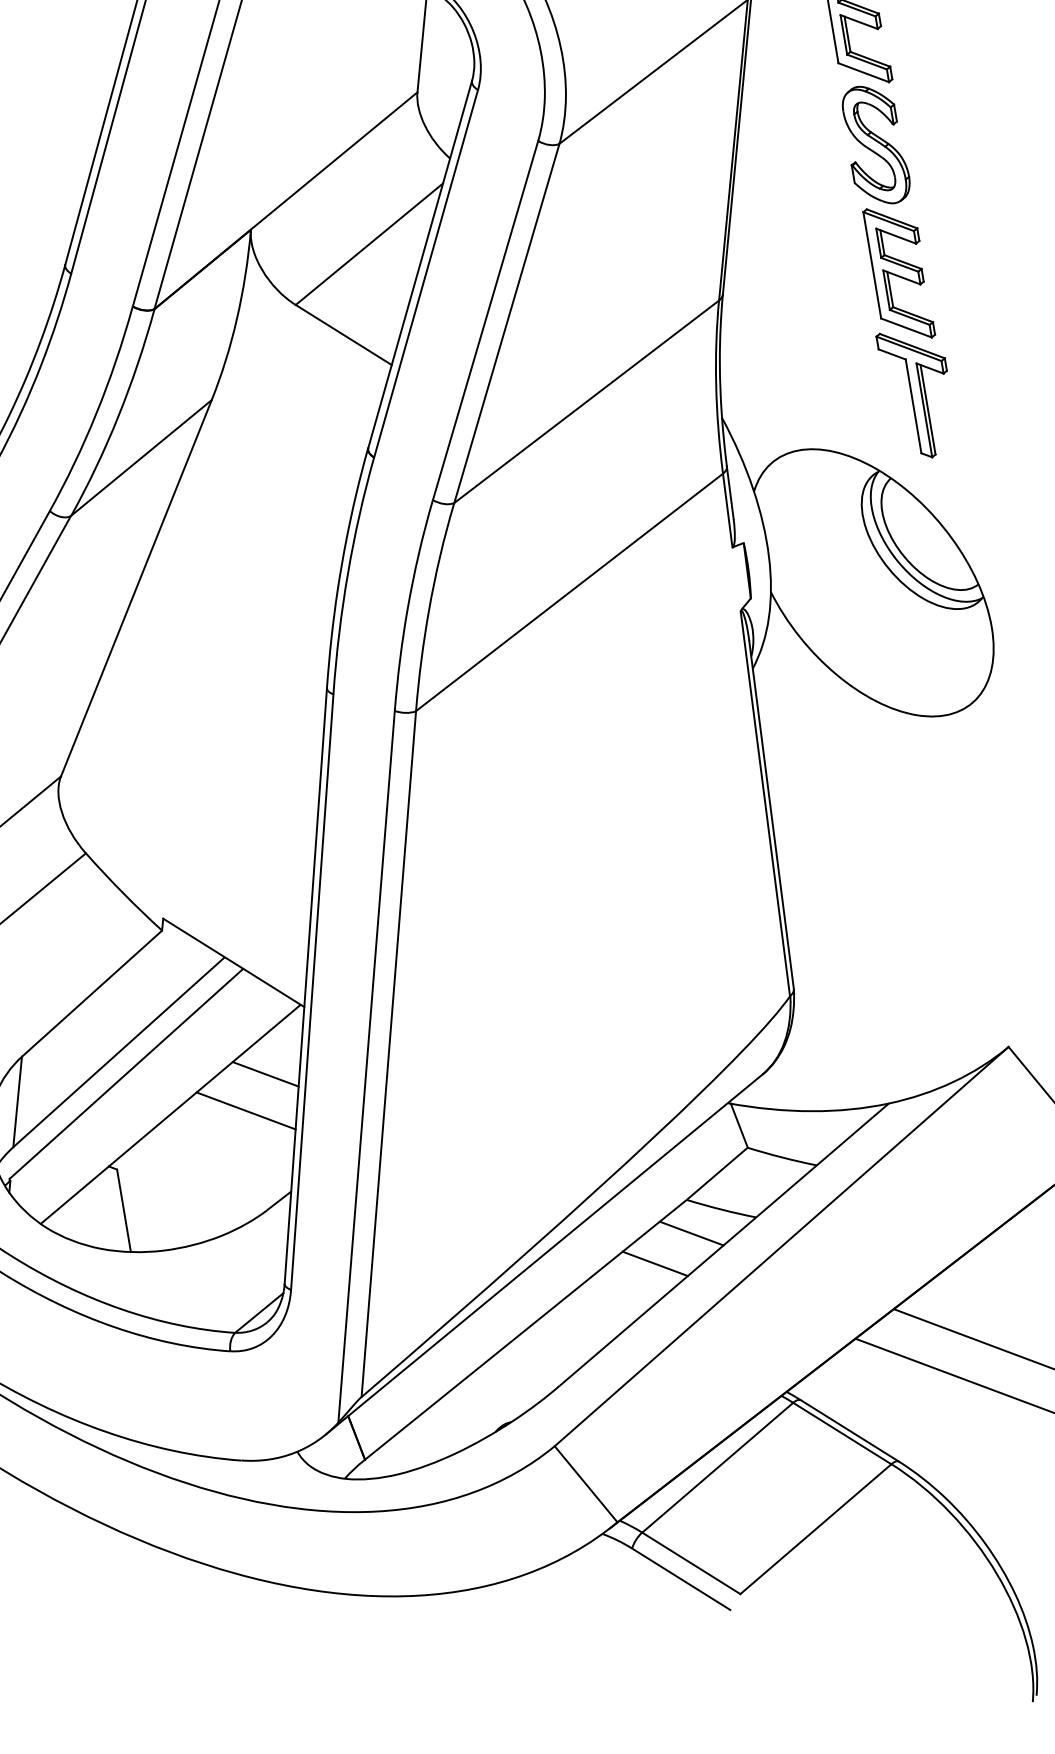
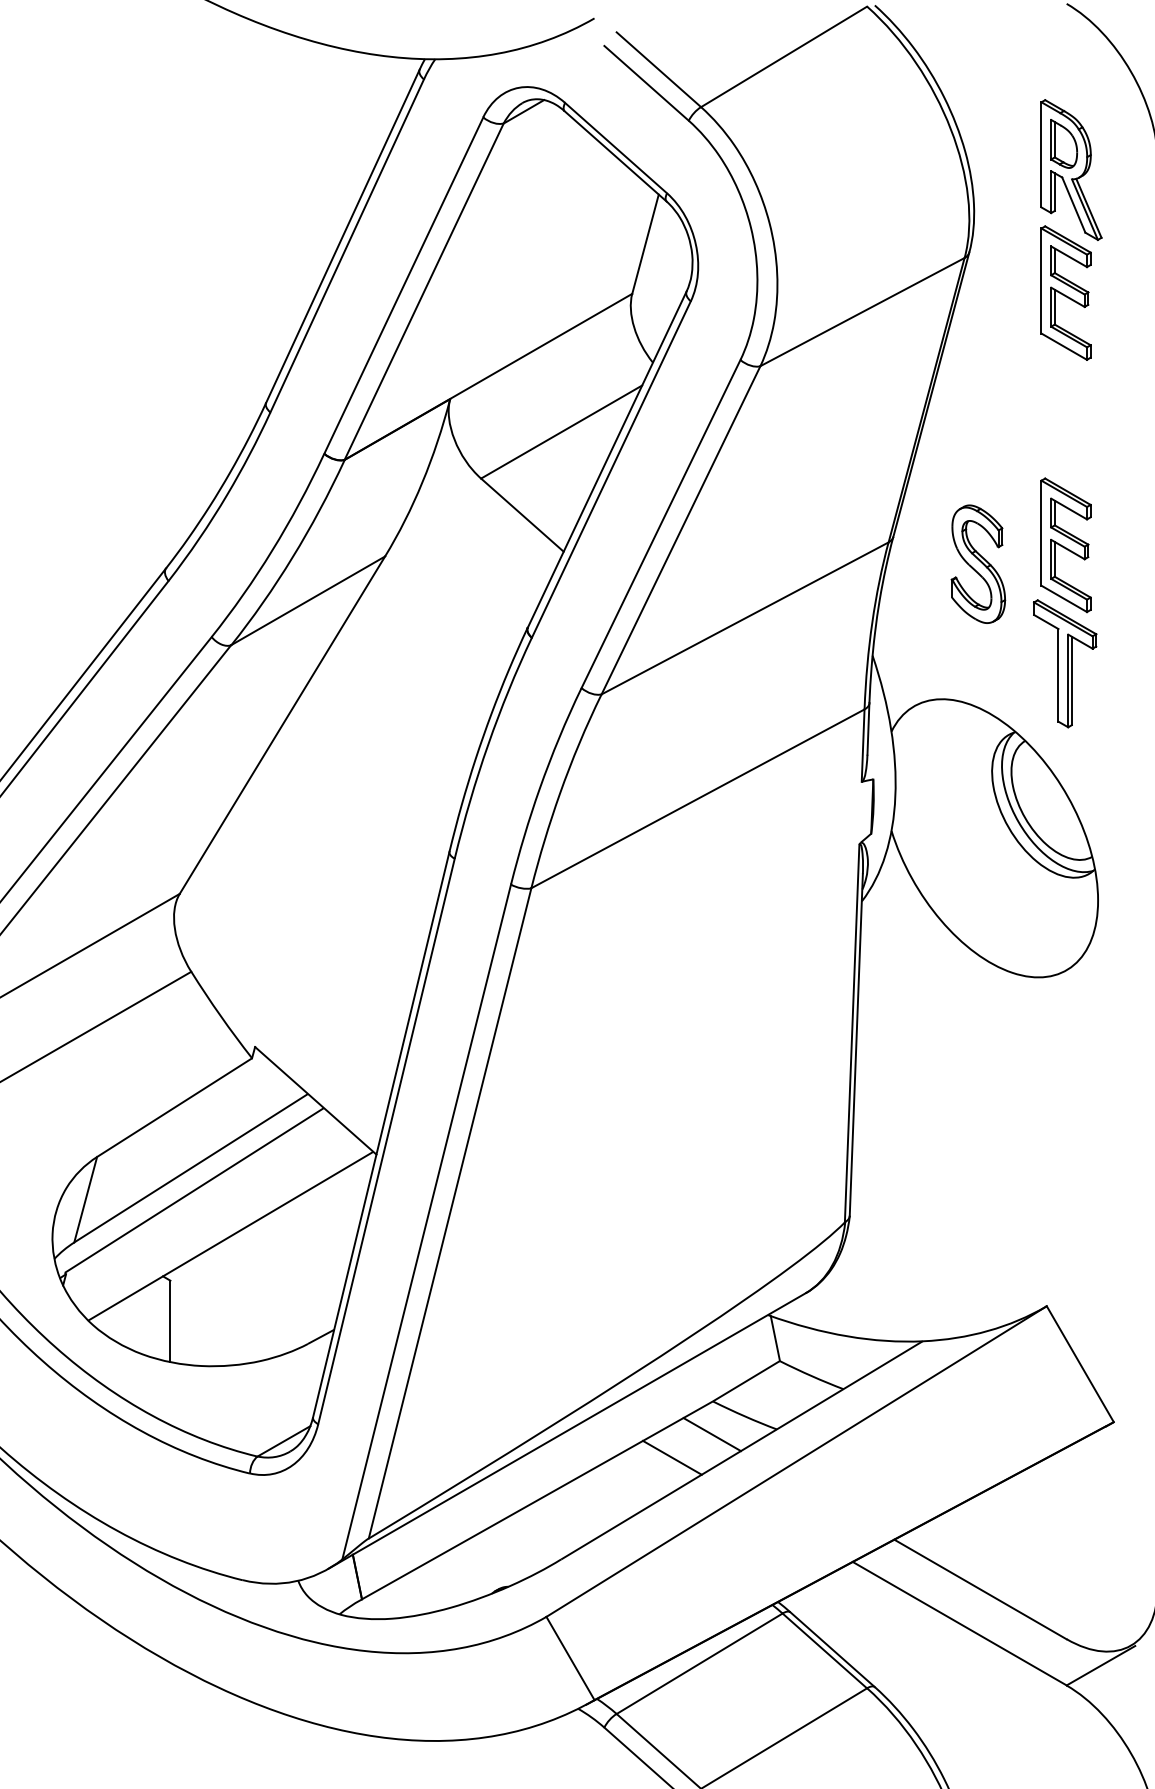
part: (875, 144) -> (978, 563), moved
line: (265, 1073) -> (328, 1212), removed
line: (245, 1110) -> (303, 1244), removed

